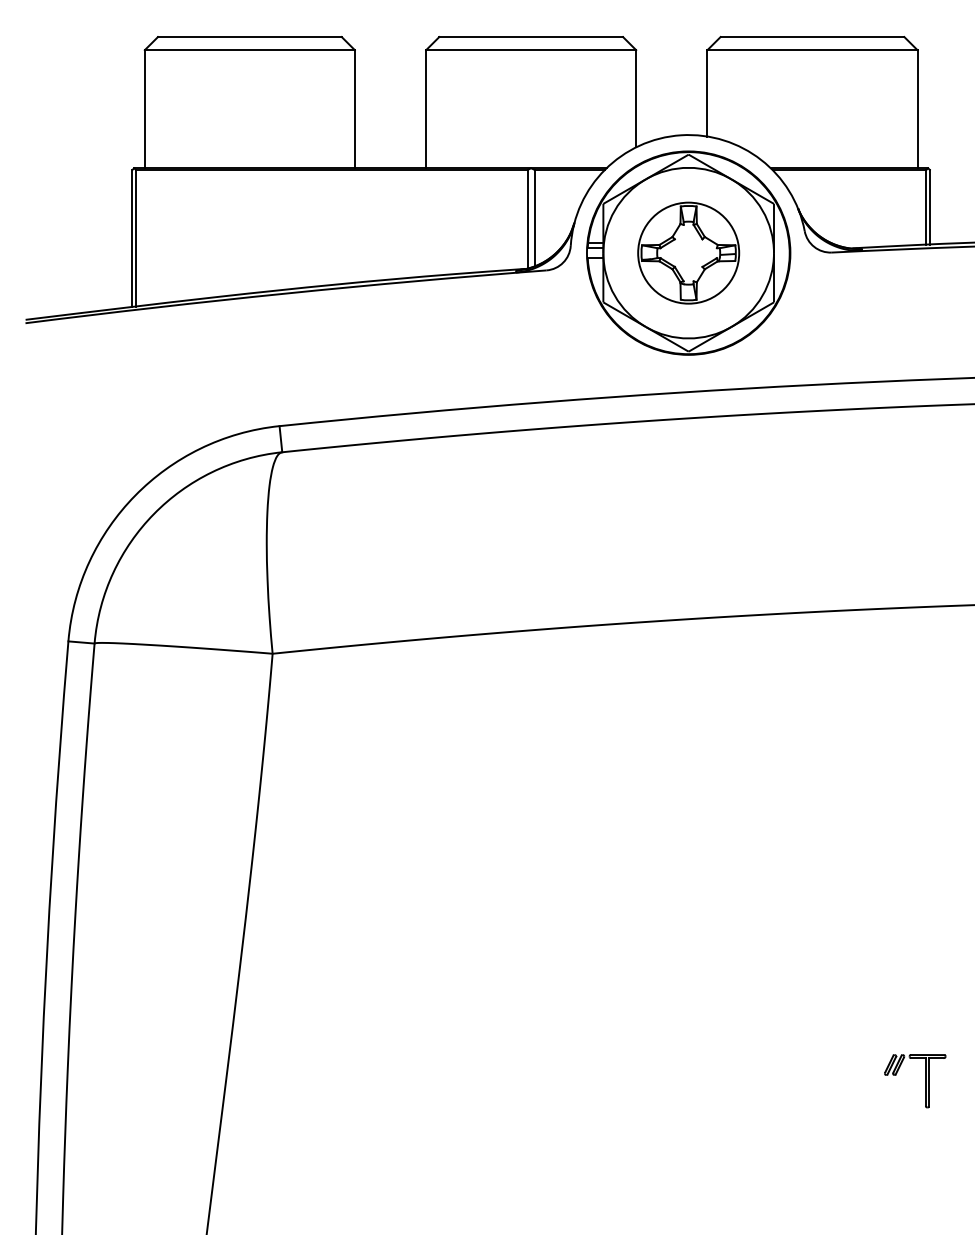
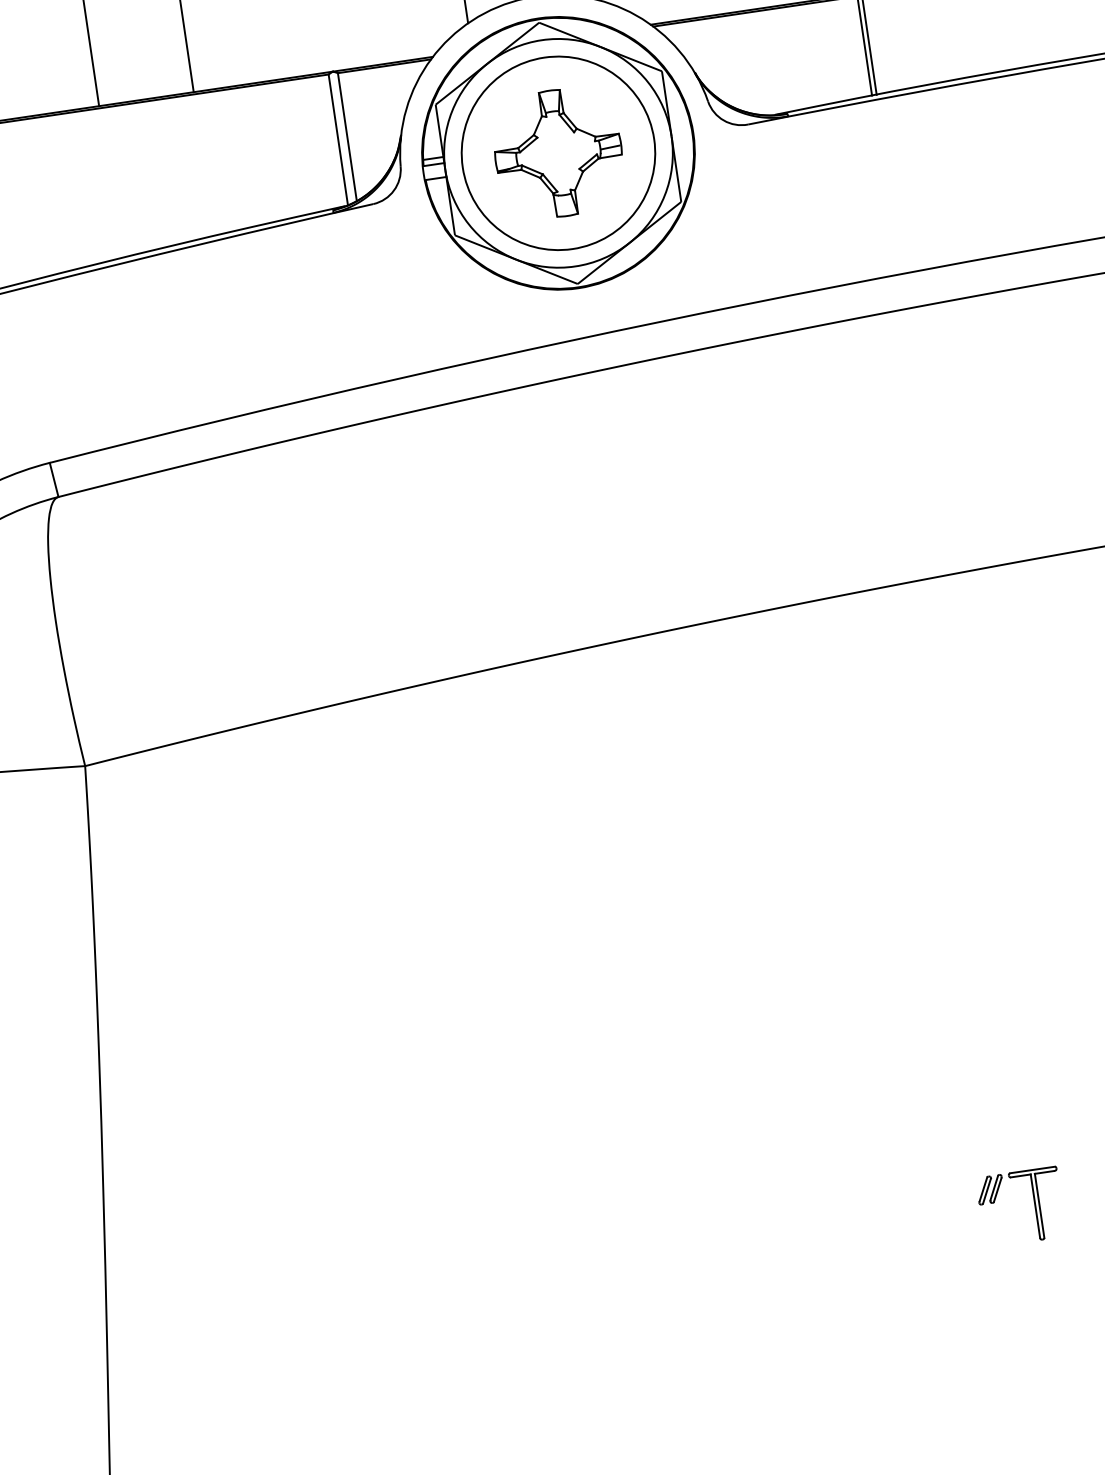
circle: (688, 252) -> (558, 152), size x1.43

